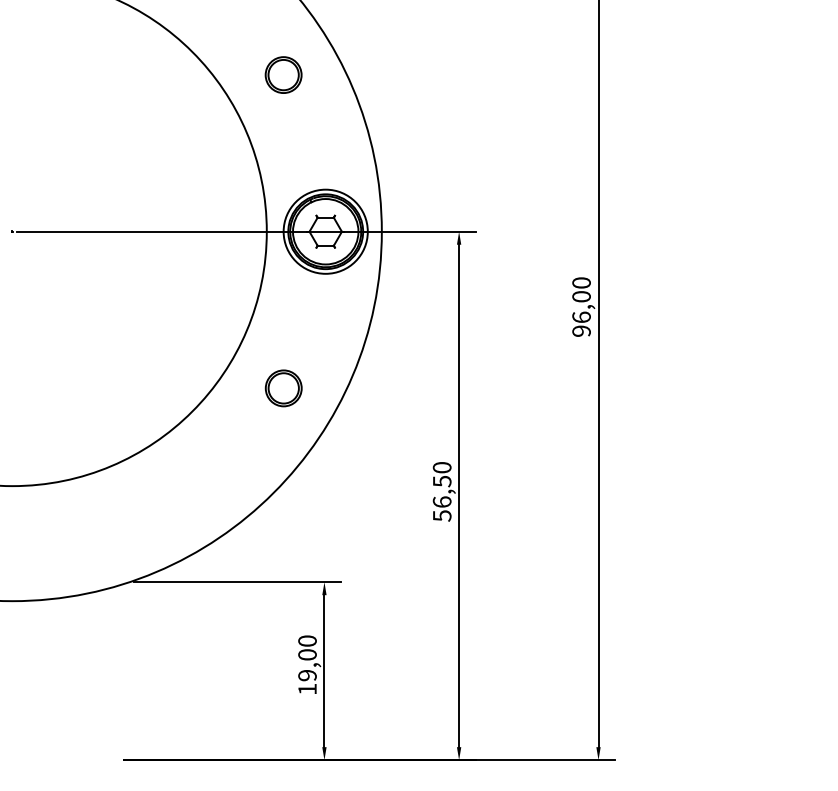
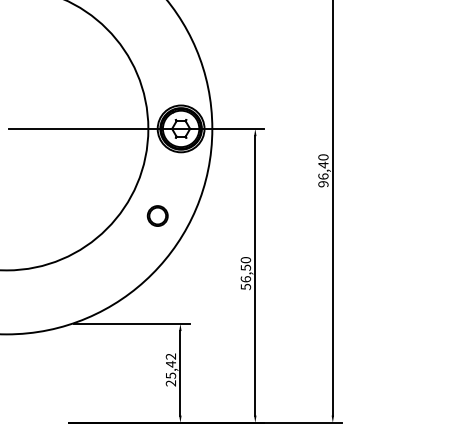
part: (283, 74) -> (157, 41), removed
text: (581, 295) -> (323, 164), 96,00 -> 96,40
text: (306, 664) -> (170, 369), 19,00 -> 25,42

